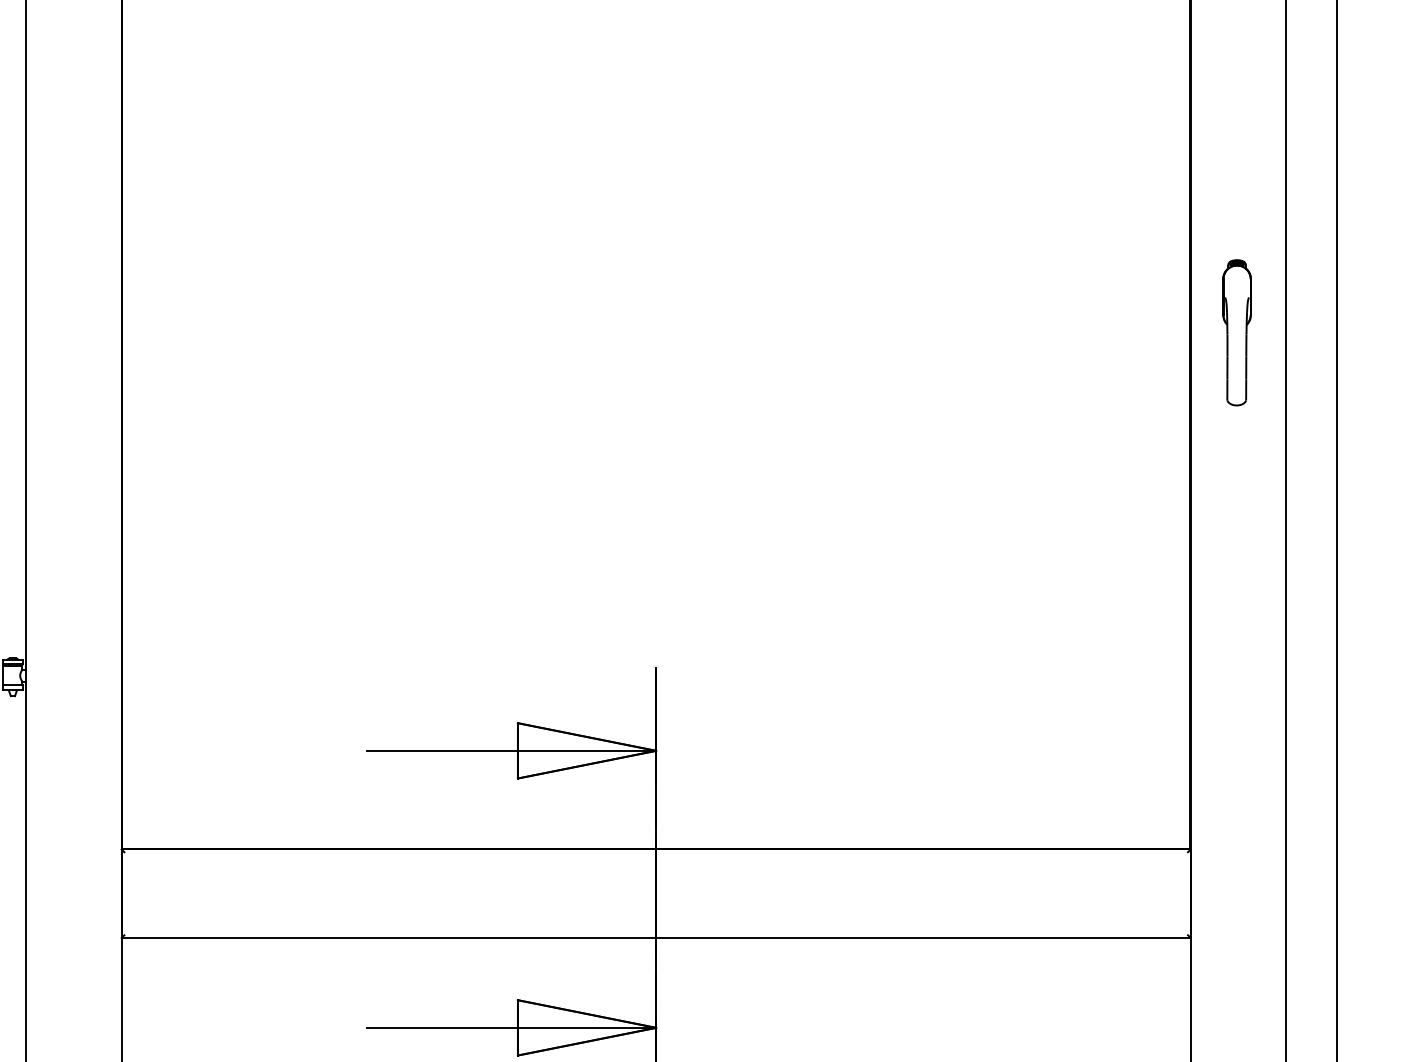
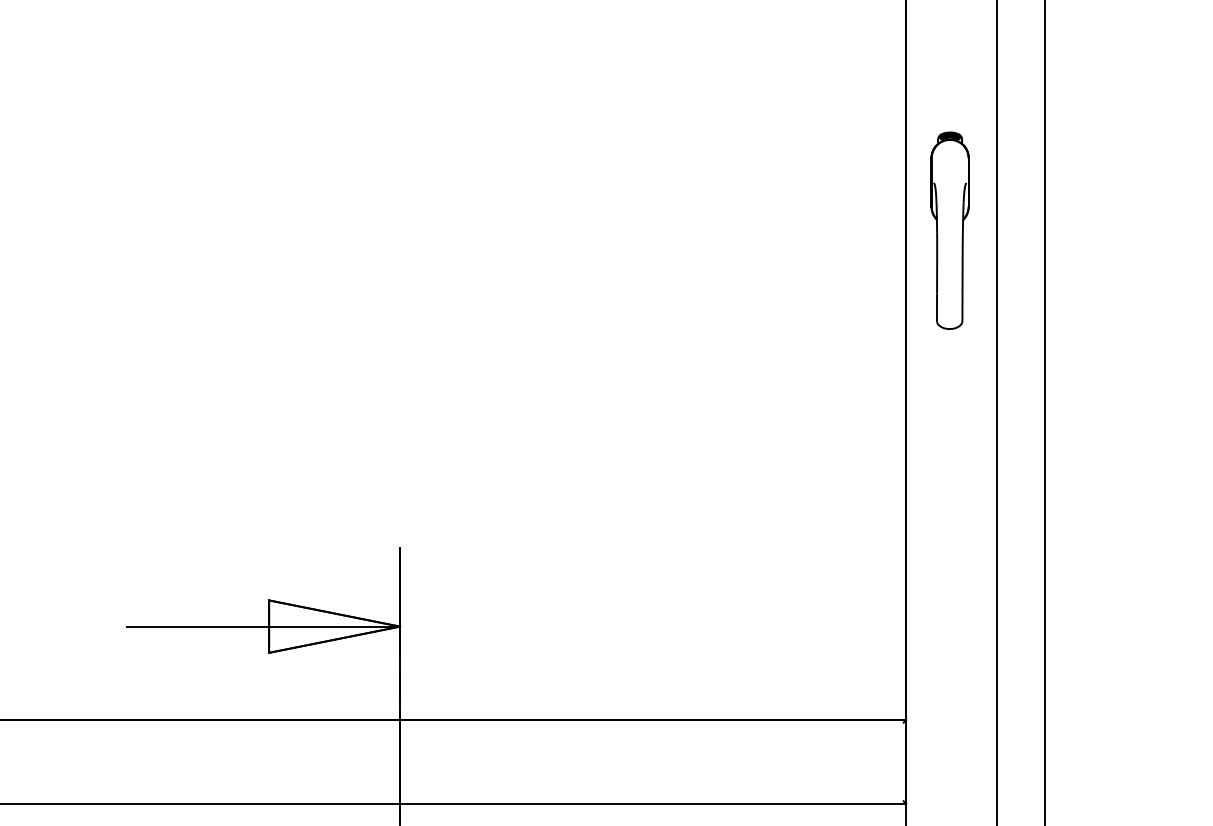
part: (1236, 332) -> (949, 230), size x1.43

